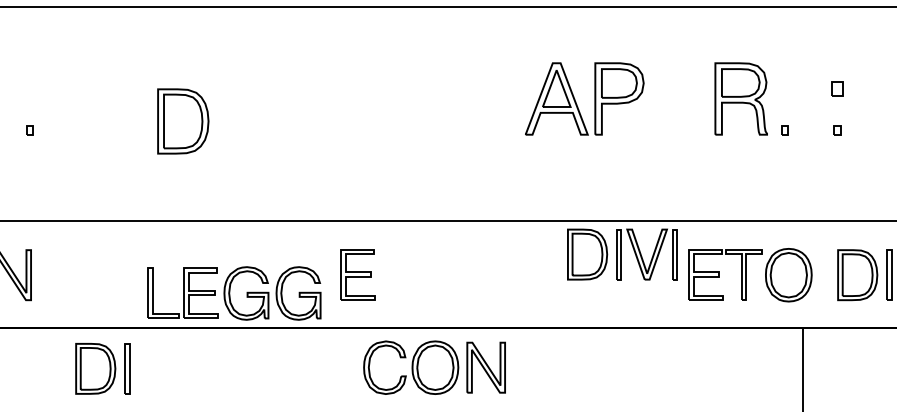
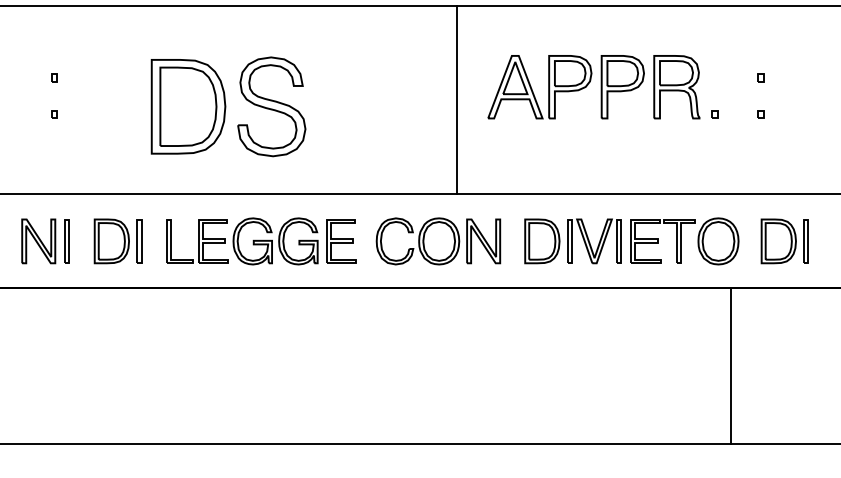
part: (30, 87) -> (54, 77), added
part: (836, 87) -> (760, 77), size x0.62
part: (679, 99) -> (622, 87), added
line: (490, 113) -> (457, 99), added
part: (183, 121) -> (188, 106), size x1.67
part: (278, 121) -> (271, 106), added
part: (622, 254) -> (572, 241), moved
part: (43, 275) -> (66, 241), added
part: (234, 293) -> (242, 241), moved
part: (434, 367) -> (438, 241), moved
part: (102, 368) -> (117, 241), moved

